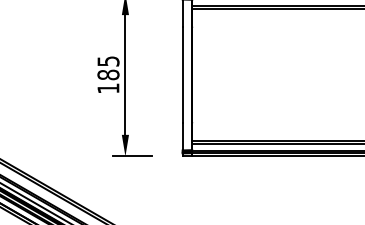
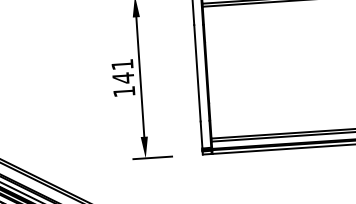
text: (108, 68) -> (123, 71), 185 -> 141

